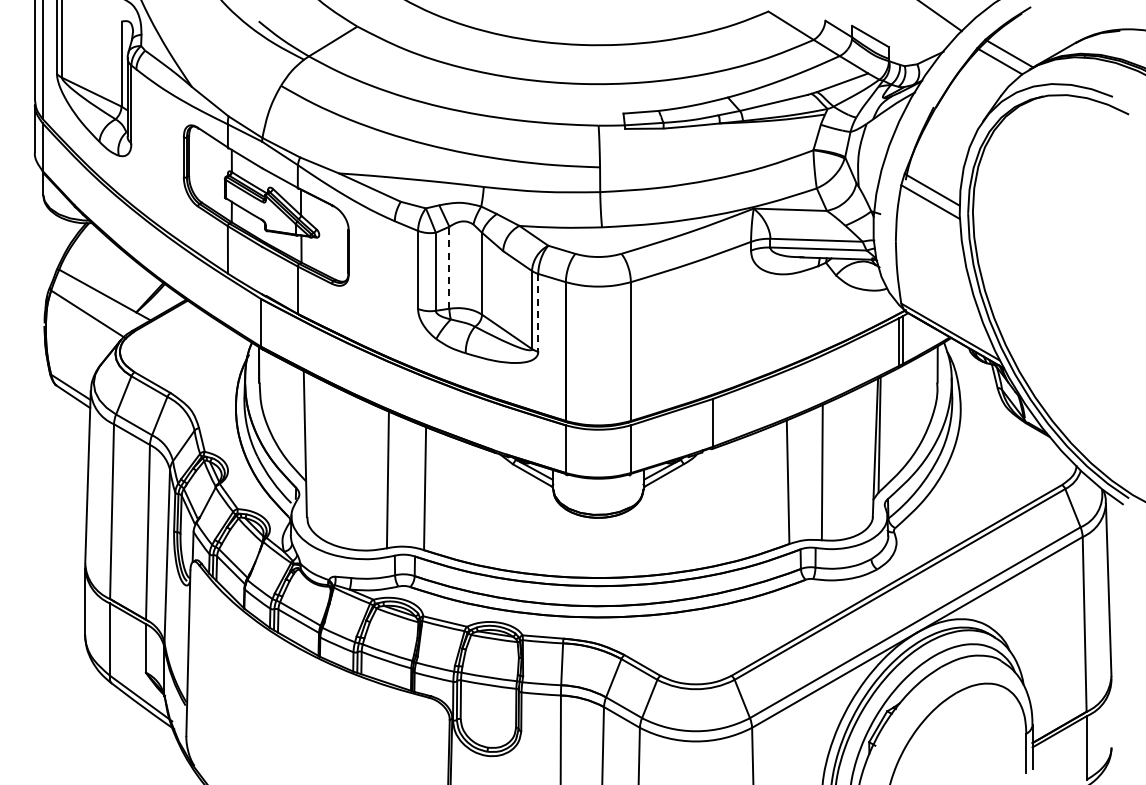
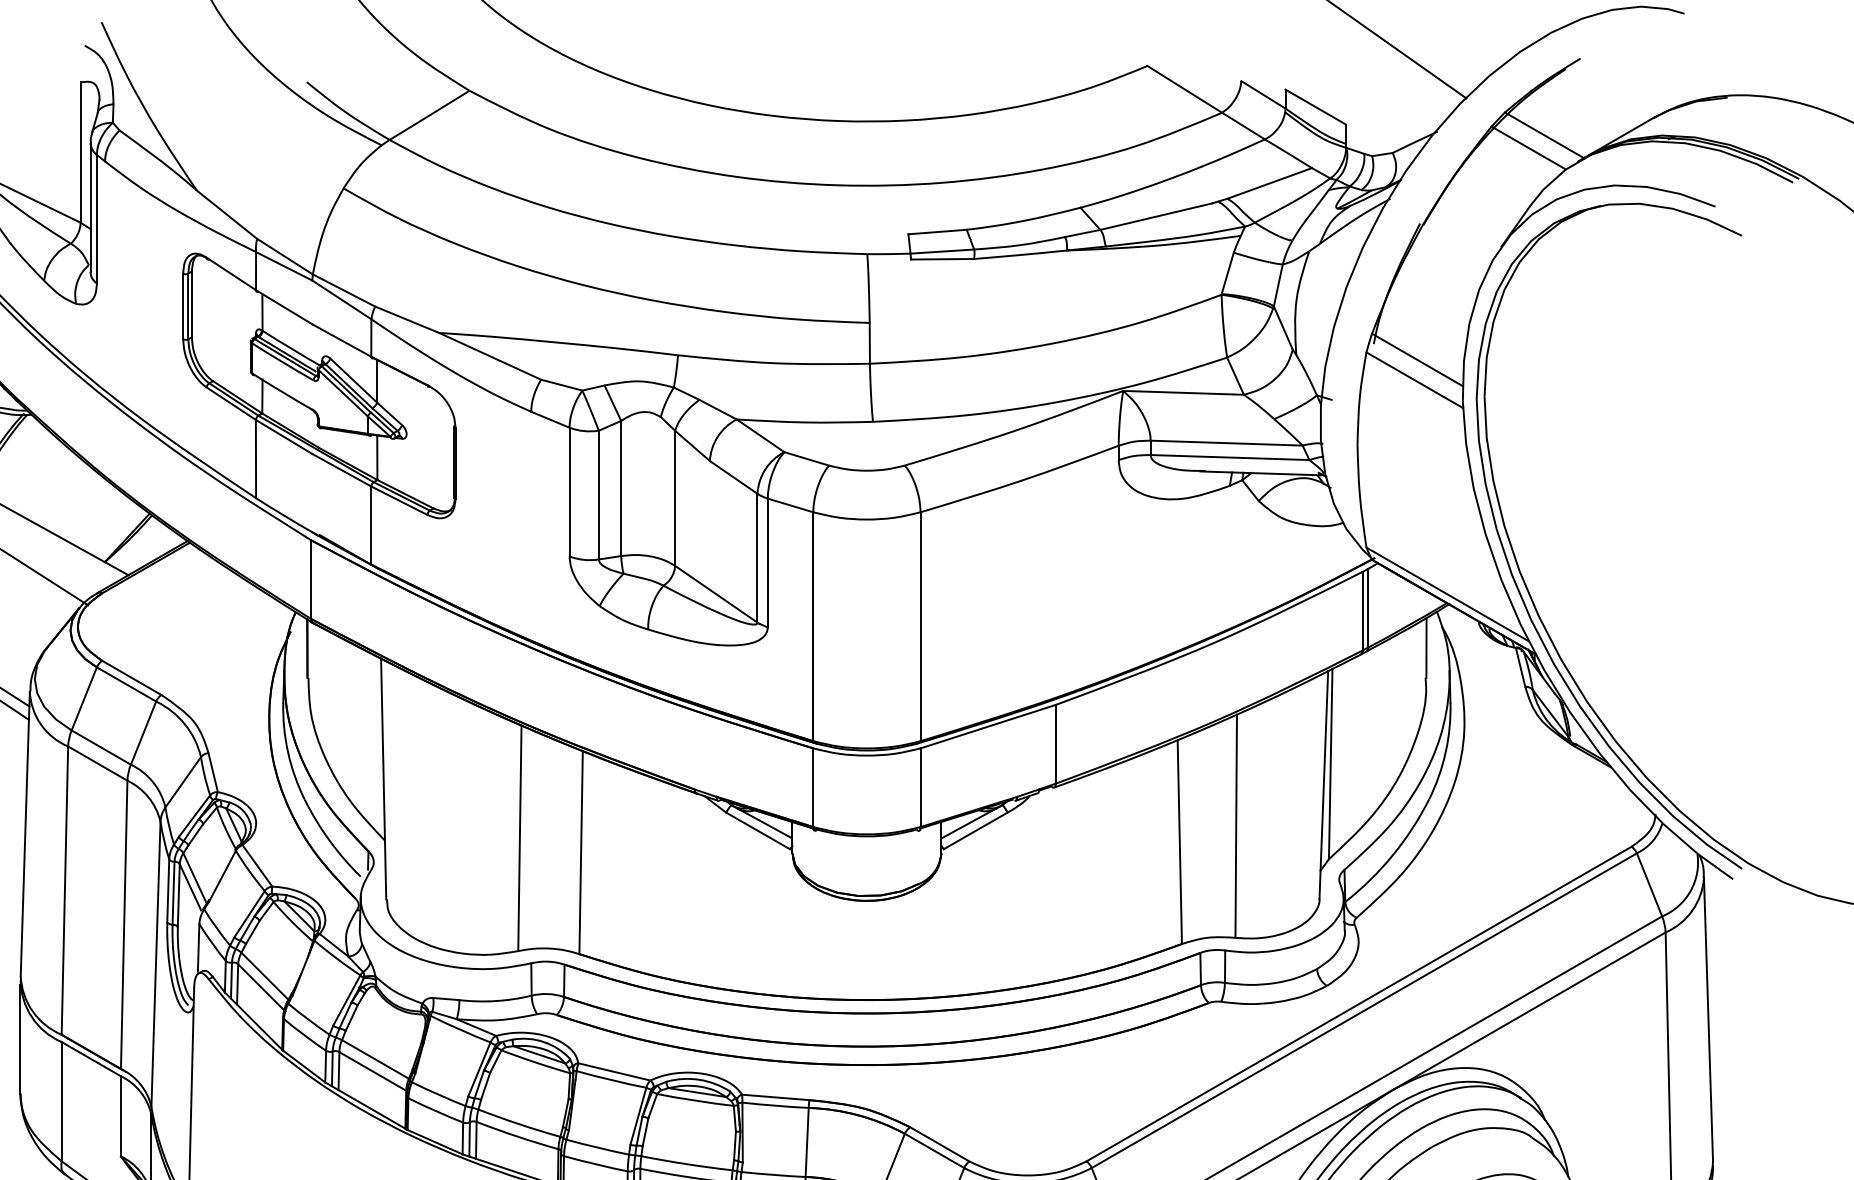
line: (449, 267) -> (621, 488), dashed -> solid
line: (538, 313) -> (768, 563), dashed -> solid

